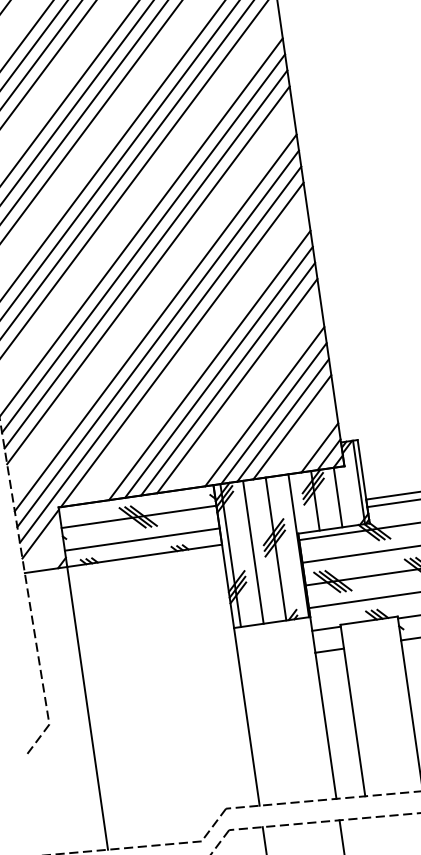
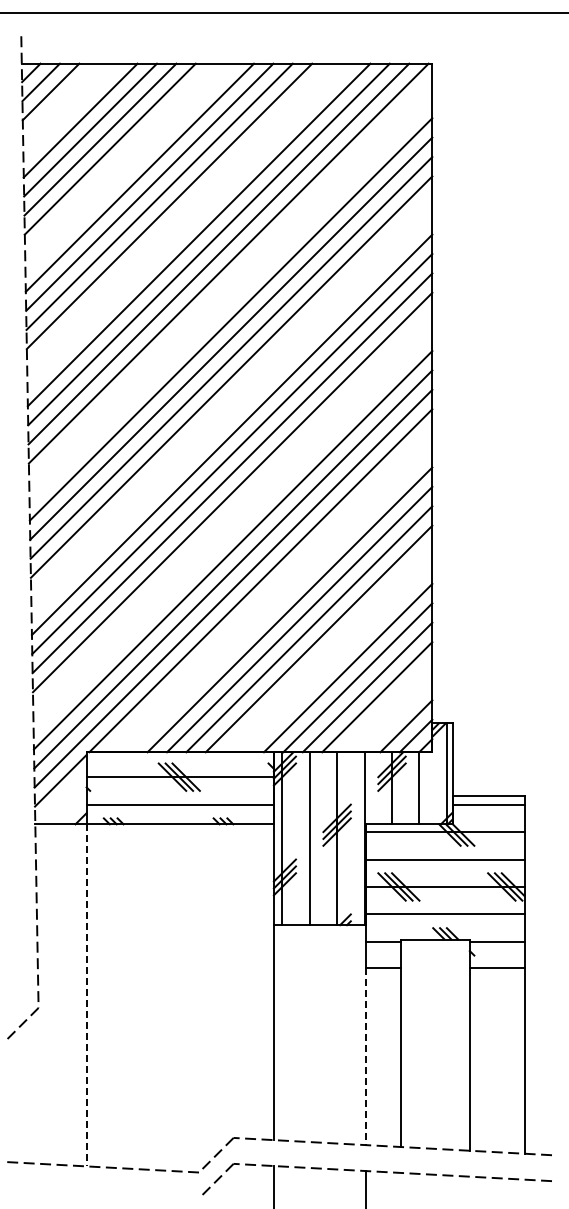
line: (87, 708) -> (86, 995), solid -> dashed
line: (326, 726) -> (366, 1057), solid -> dashed

